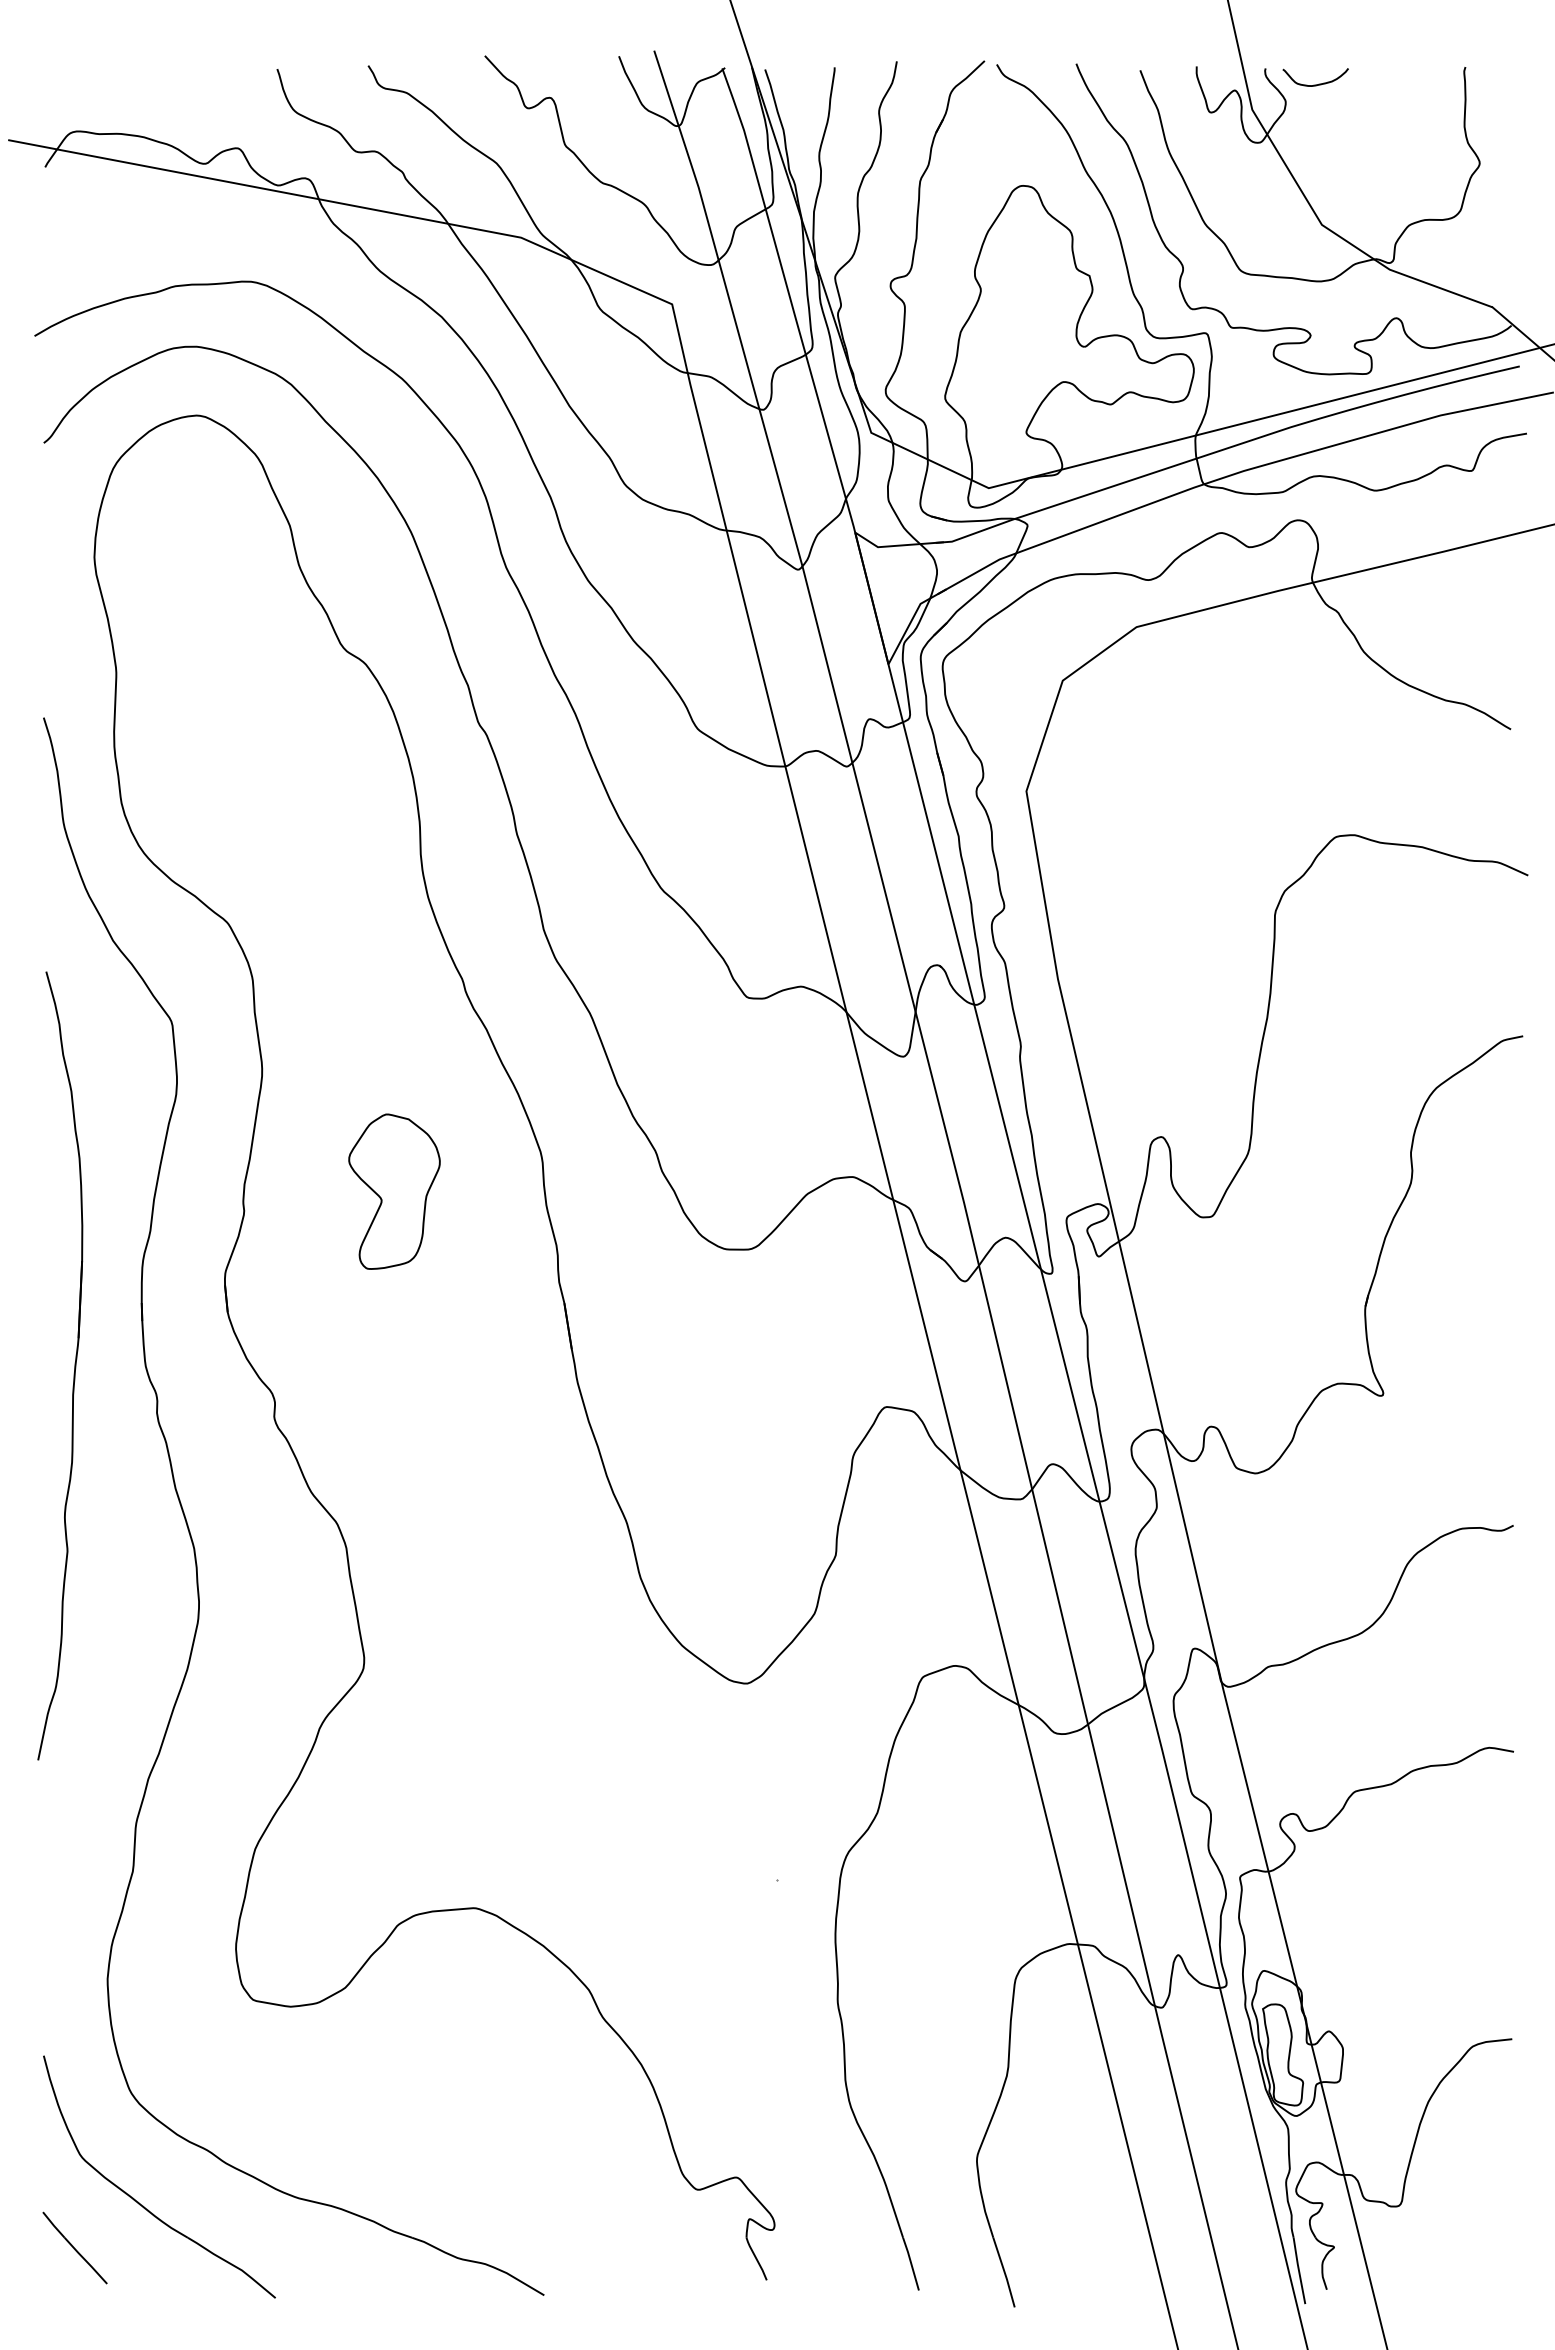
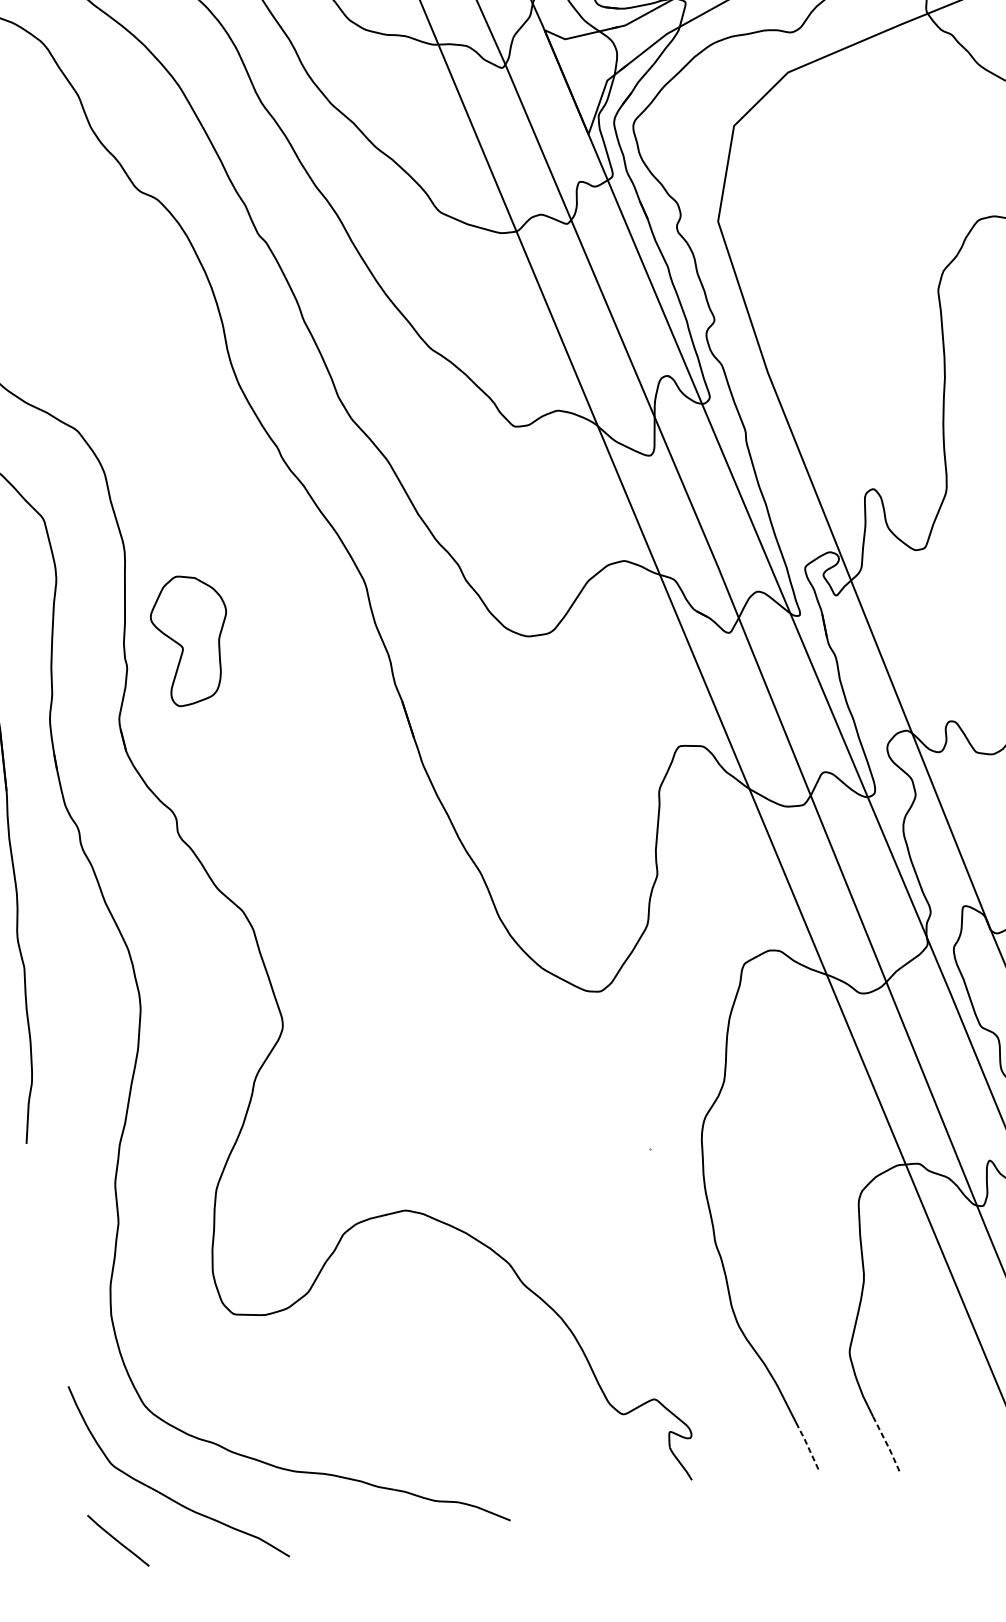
part: (394, 1191) -> (192, 639), moved
line: (910, 2262) -> (808, 1447), solid -> dashed
line: (1004, 2272) -> (886, 1443), solid -> dashed

